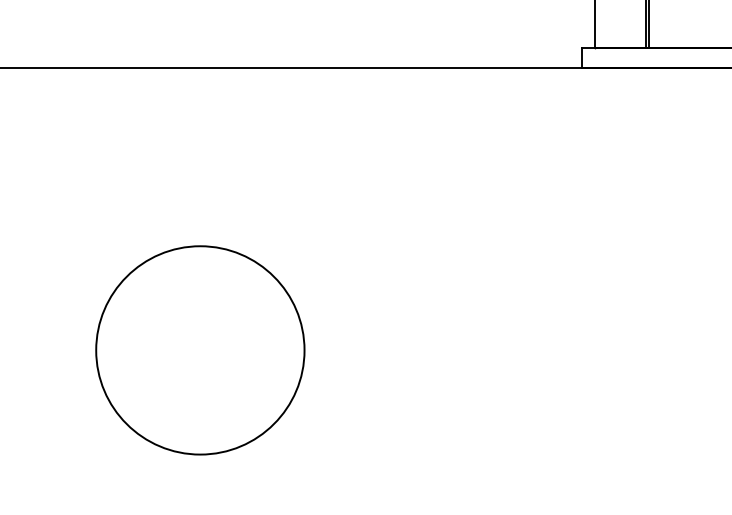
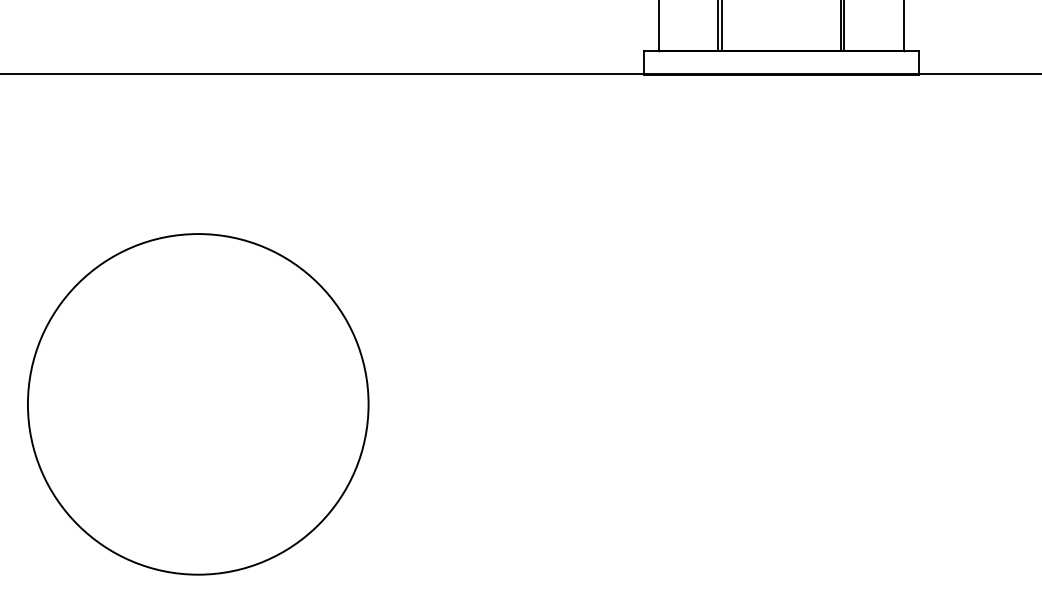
circle: (199, 350) -> (197, 404), size x1.4

